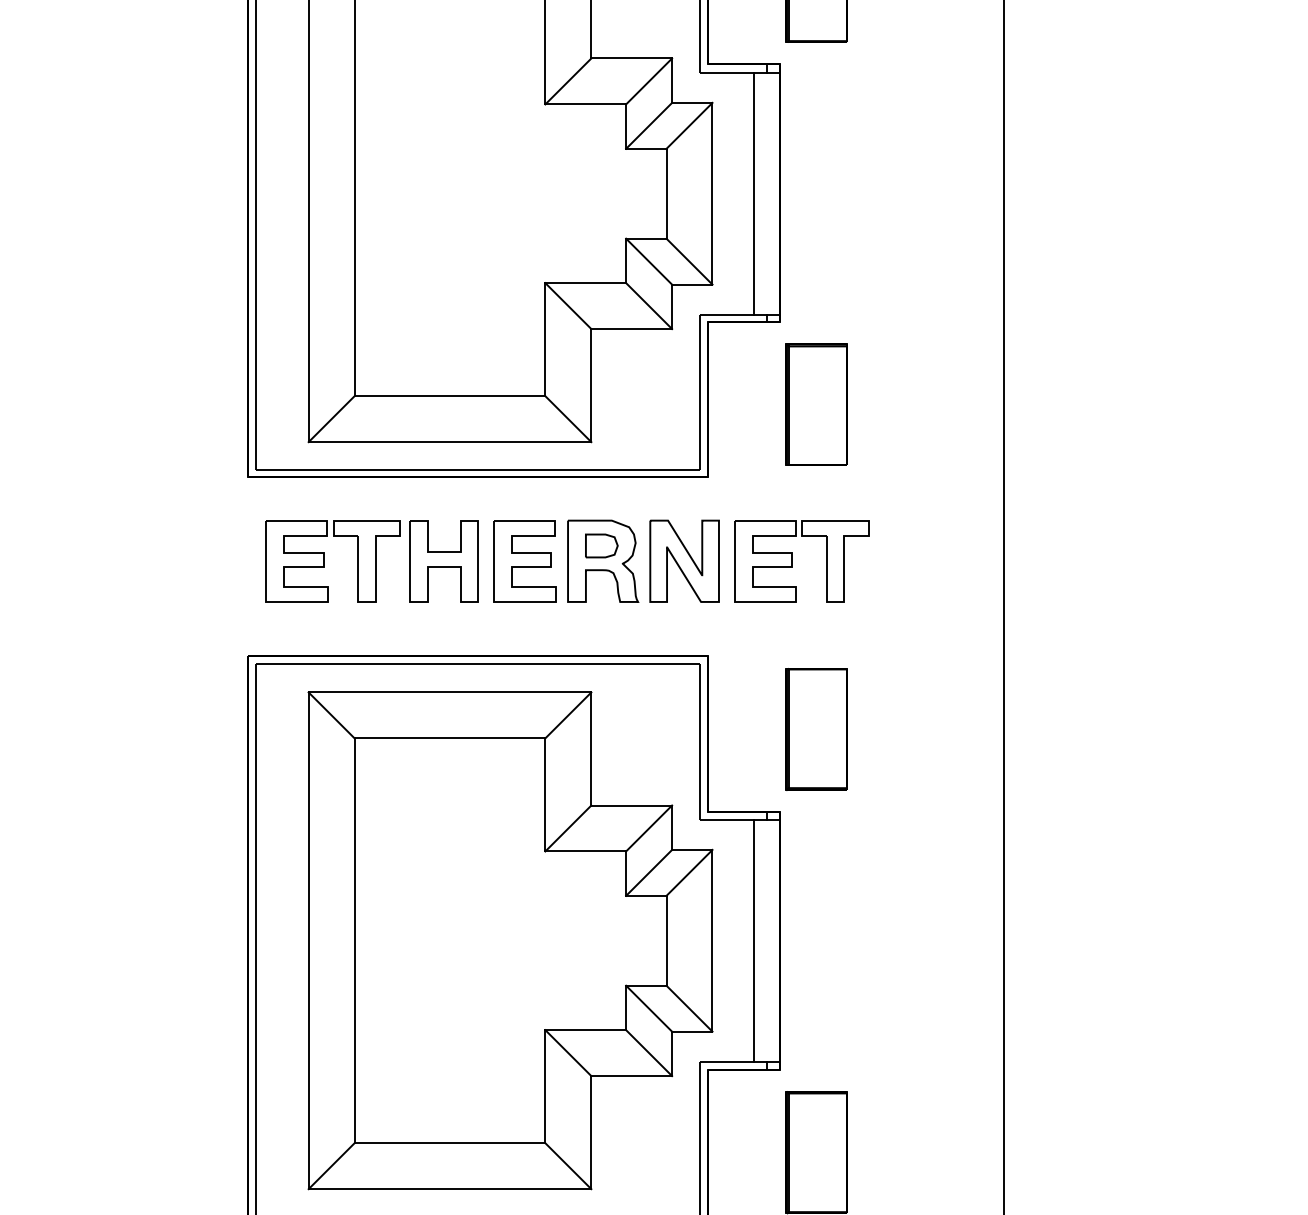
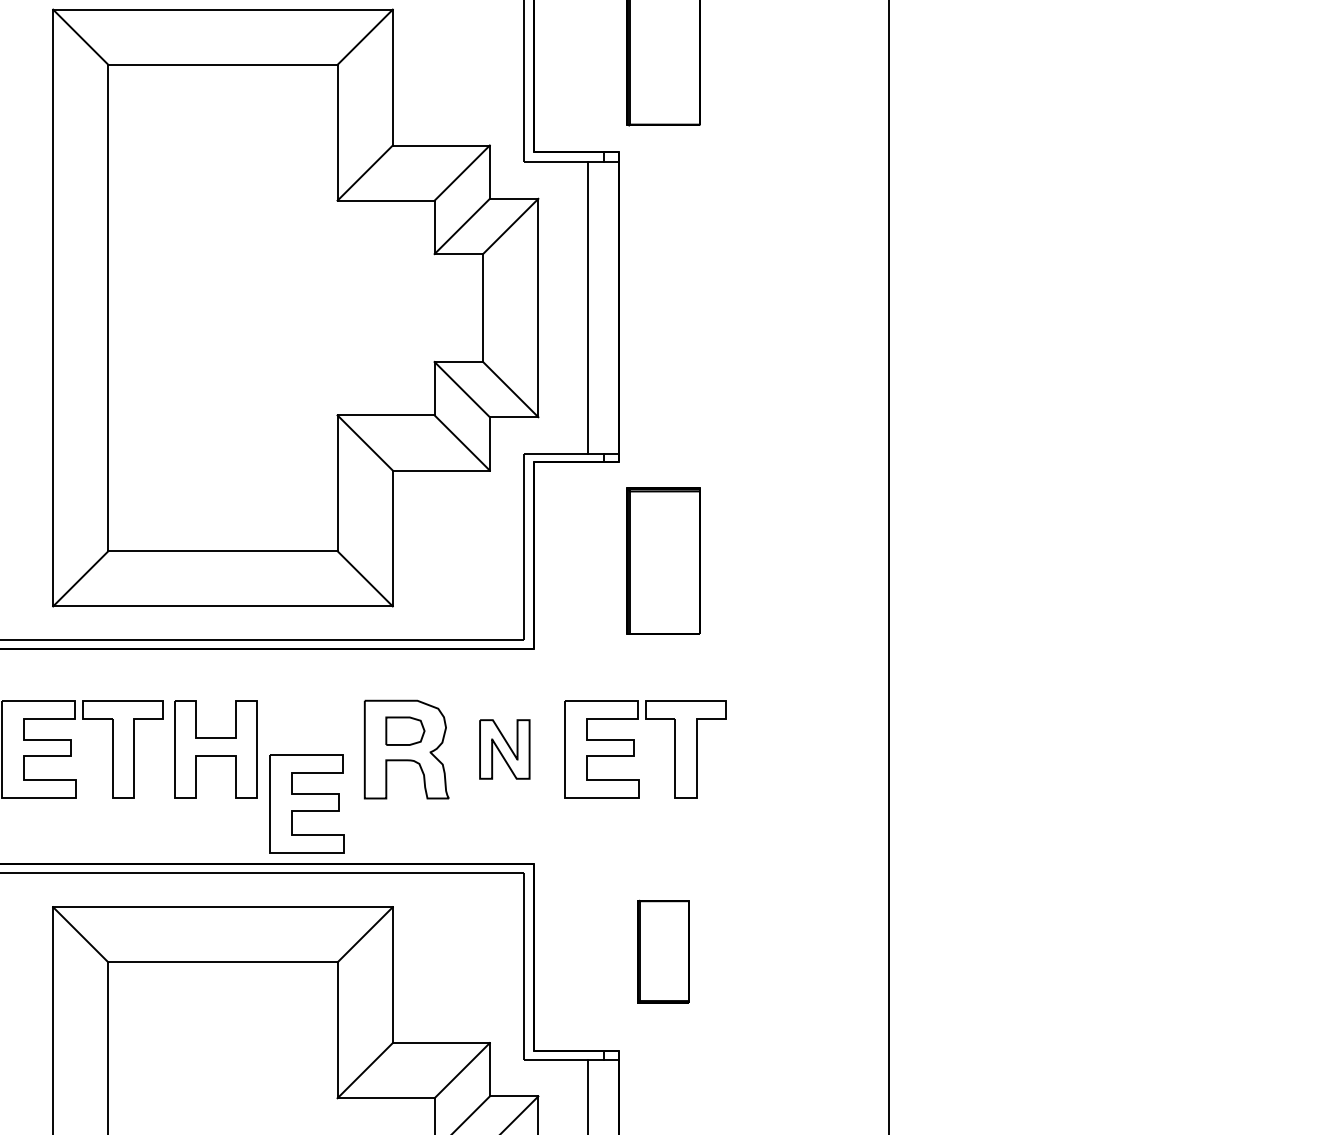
part: (684, 560) -> (504, 748), size x0.6
part: (524, 561) -> (306, 803), moved
part: (816, 729) -> (663, 951), size x0.7

